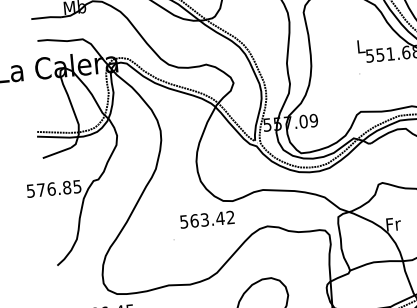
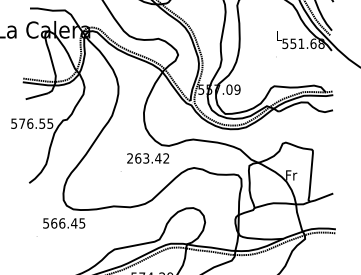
text: (67, 187) -> (42, 123), 576.85 -> 576.55
text: (184, 221) -> (130, 158), 563.42 -> 263.42

